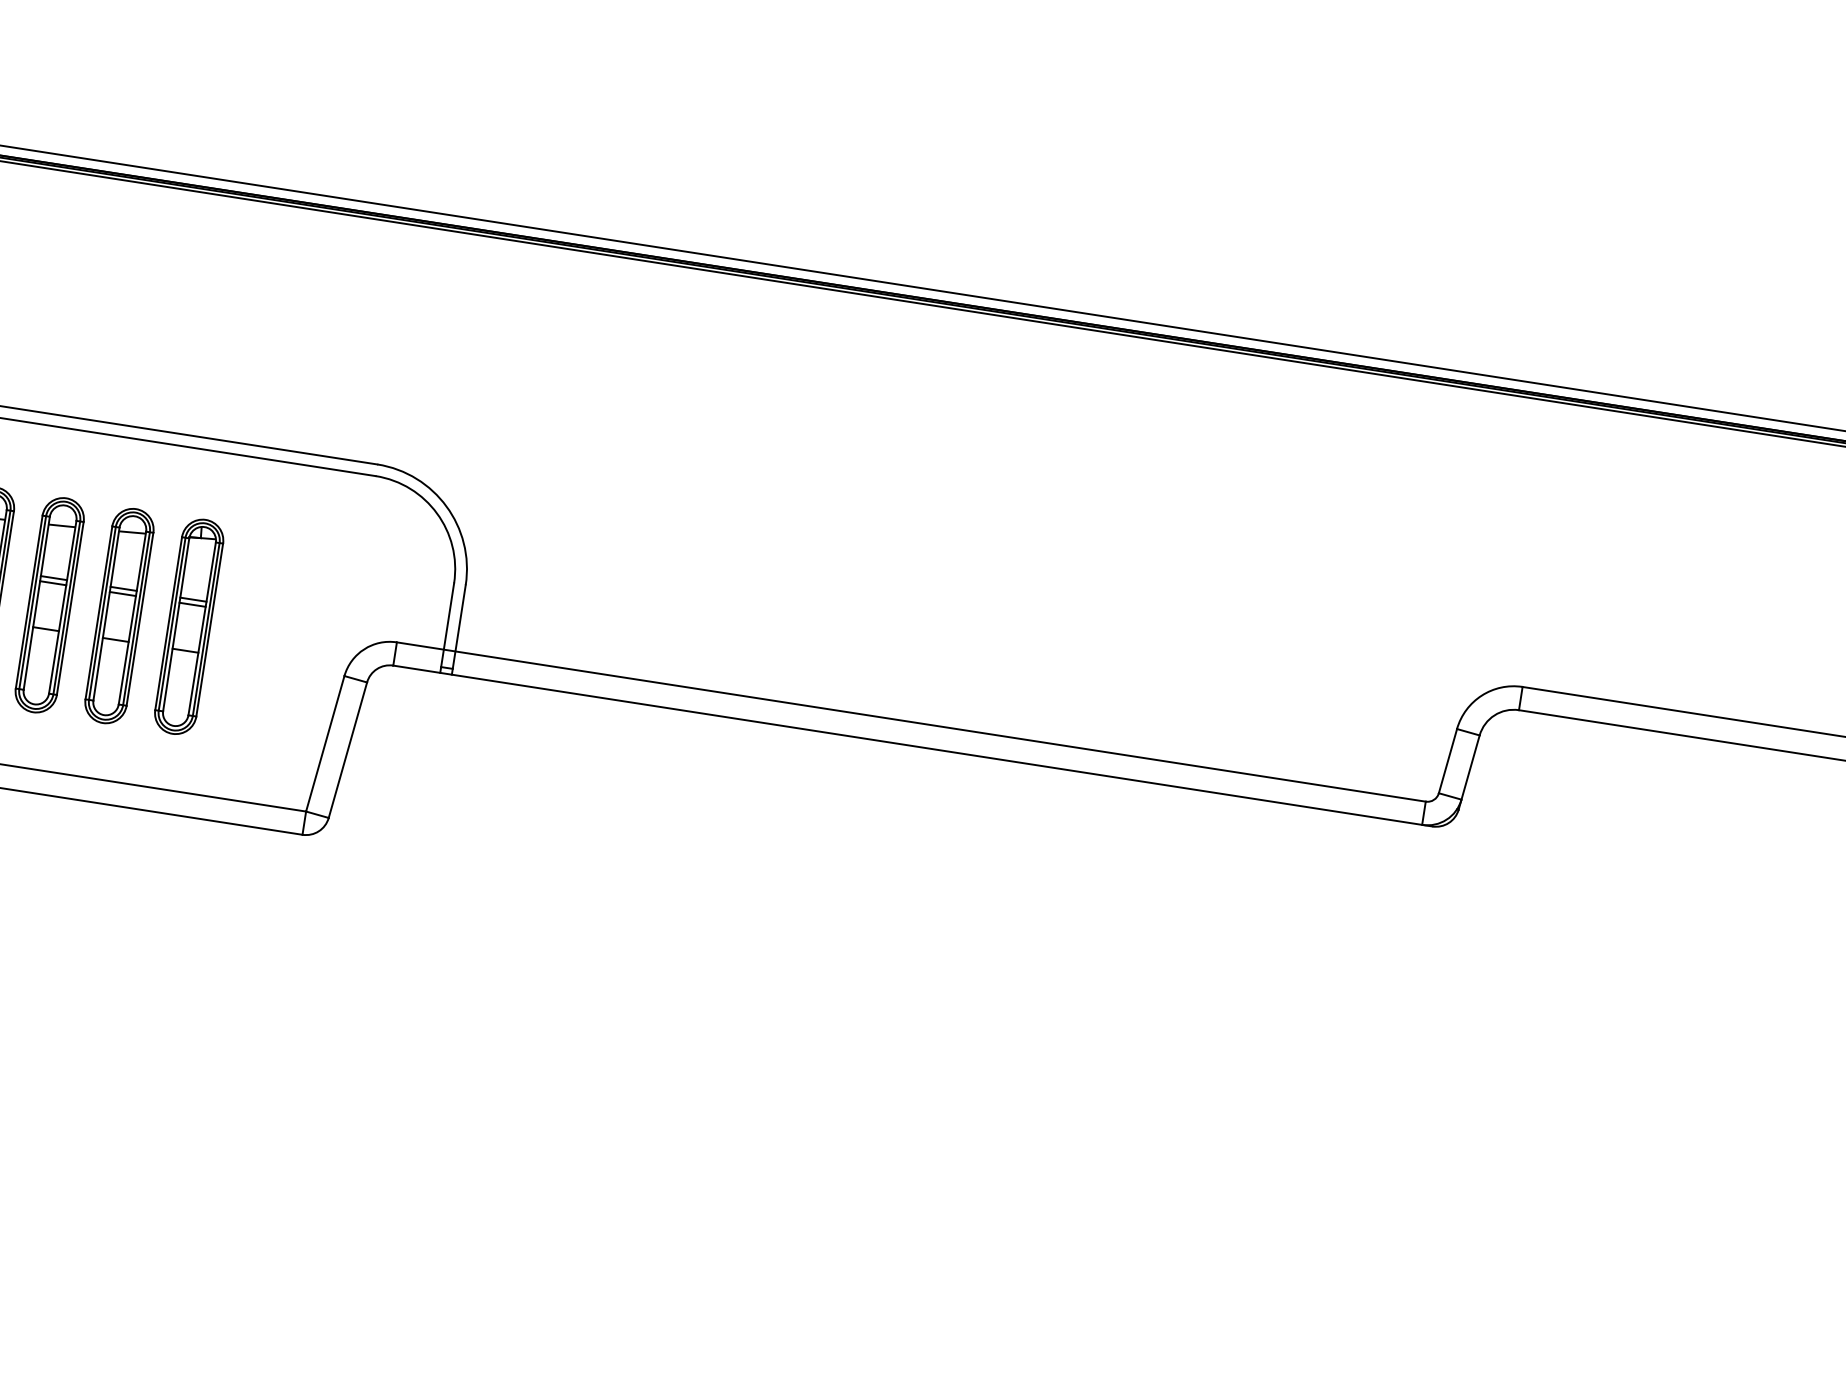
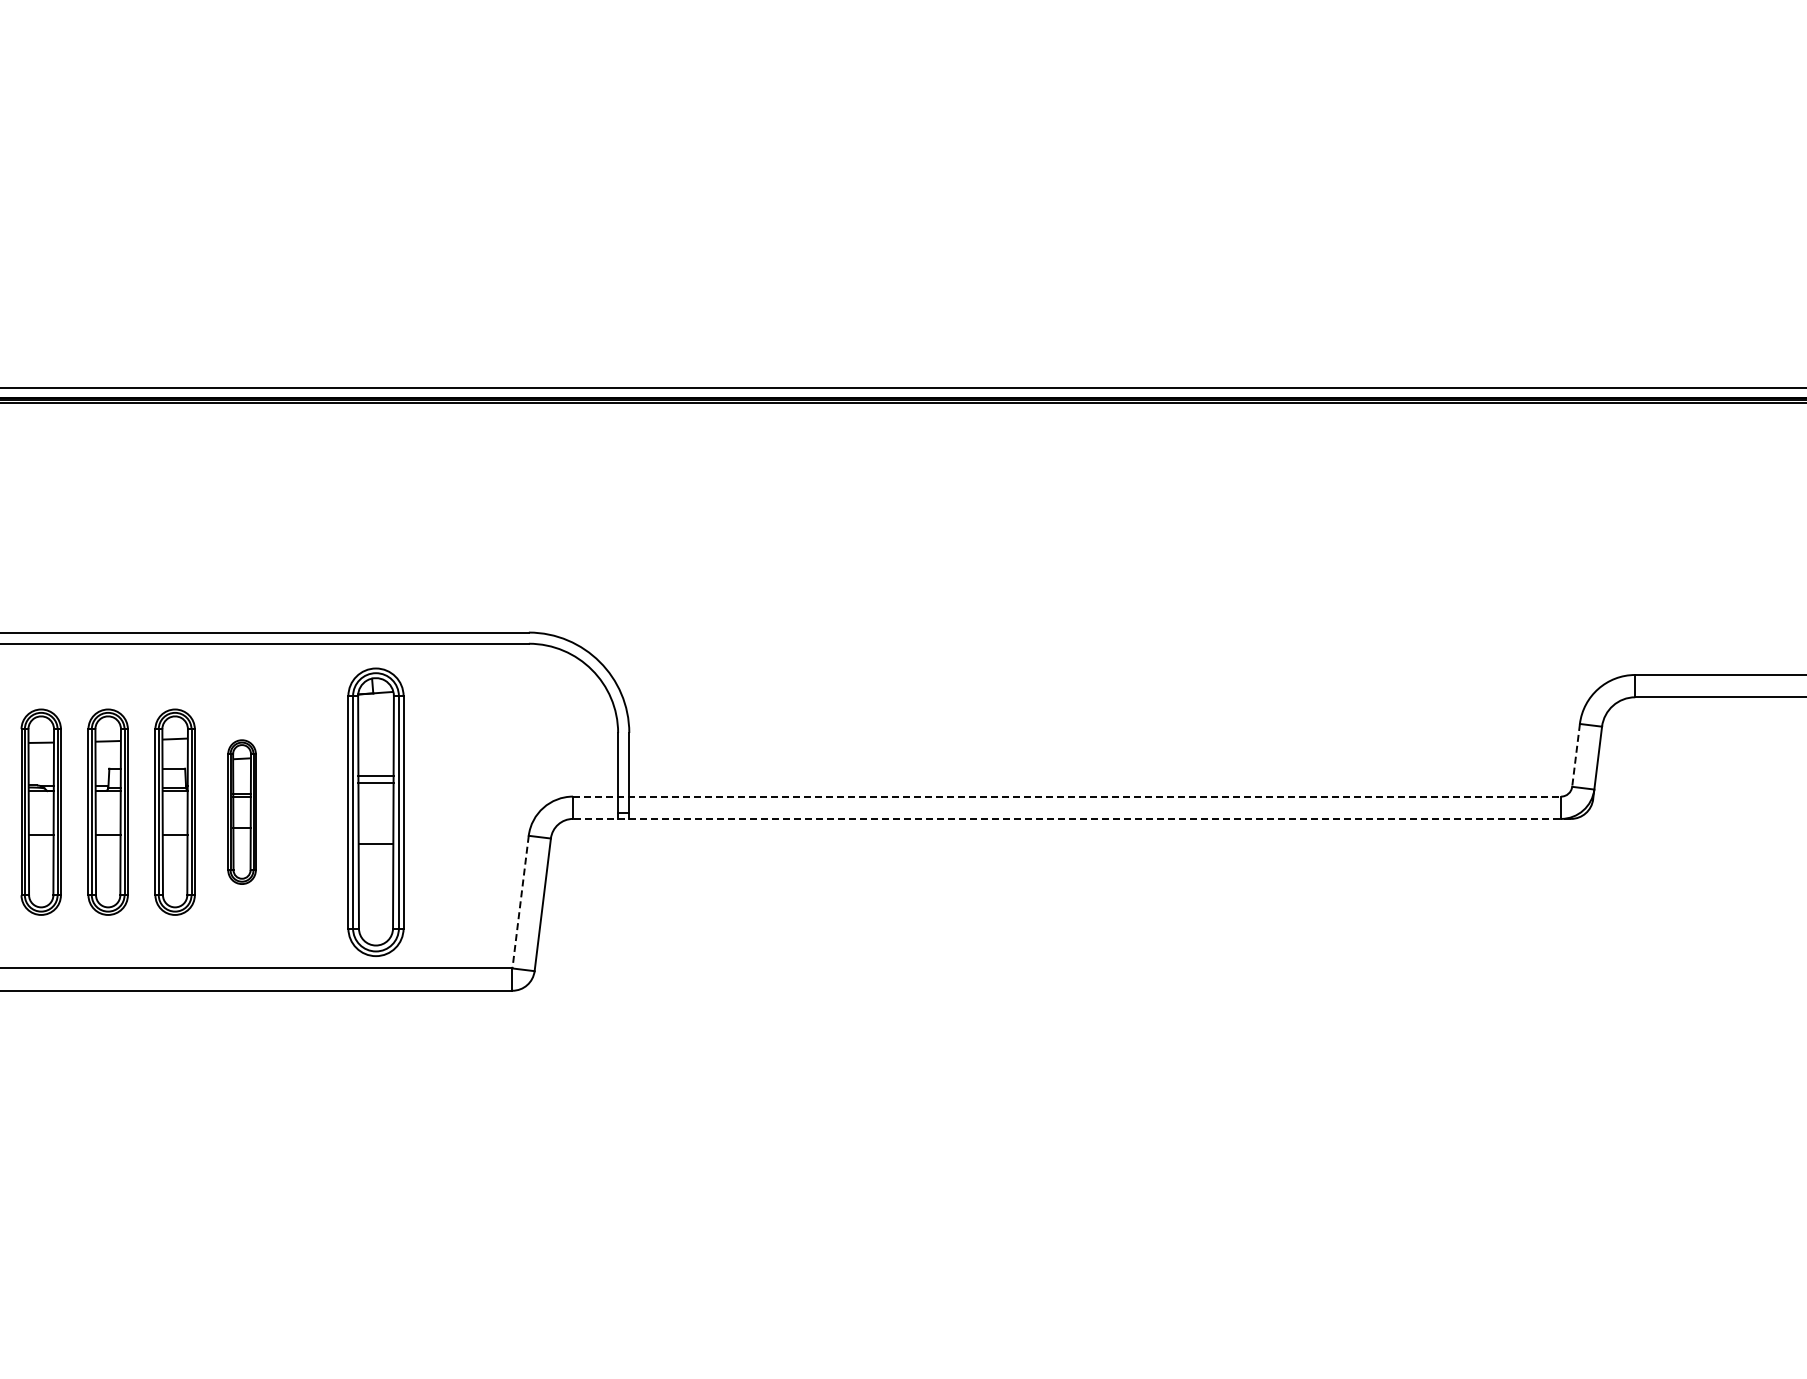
part: (49, 604) -> (241, 811), size x0.7
part: (119, 615) -> (308, 811), removed
part: (188, 626) -> (375, 811), size x1.4
line: (911, 721) -> (1067, 796), solid -> dashed
line: (325, 744) -> (520, 902), solid -> dashed
line: (913, 745) -> (1072, 818), solid -> dashed
line: (1448, 761) -> (1576, 755), solid -> dashed

